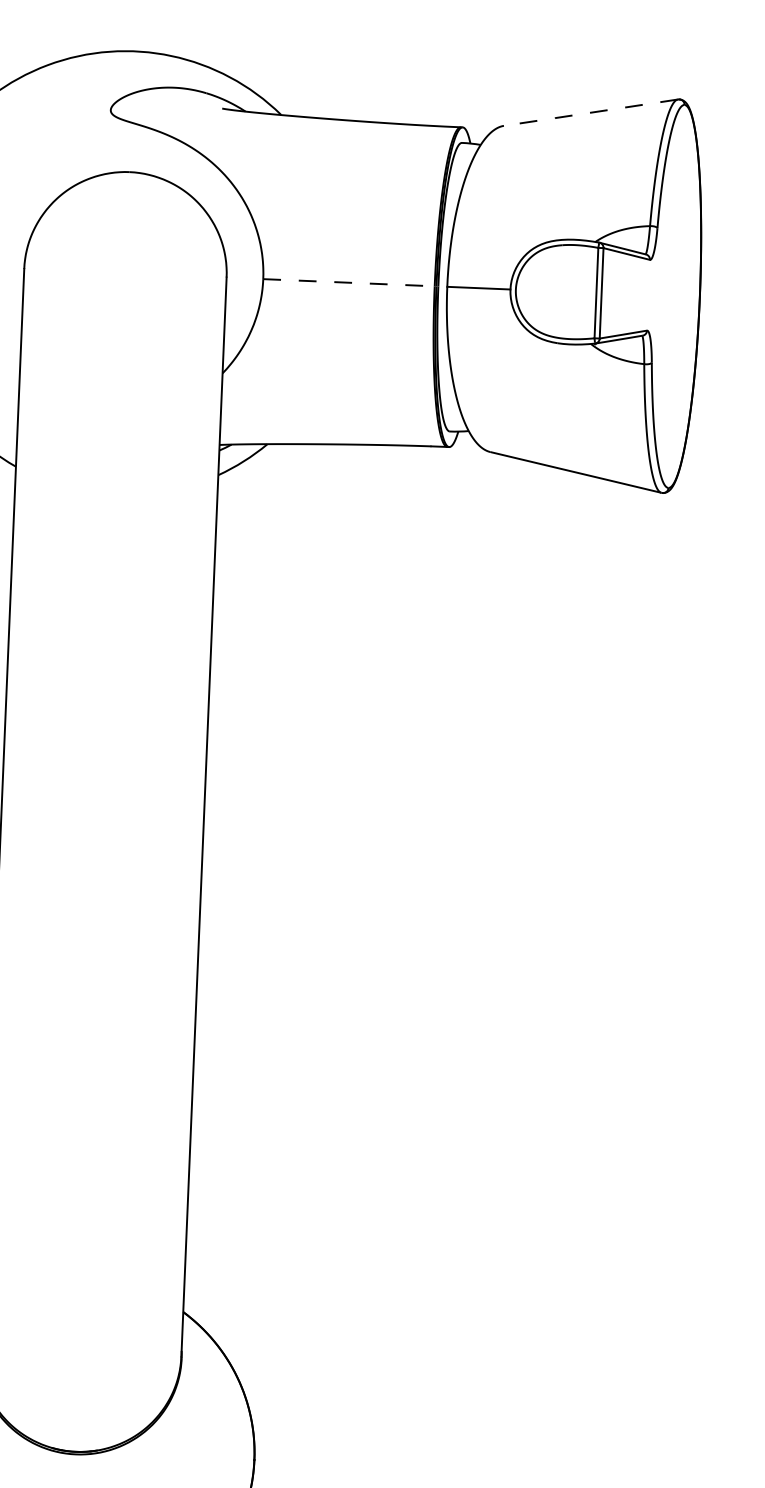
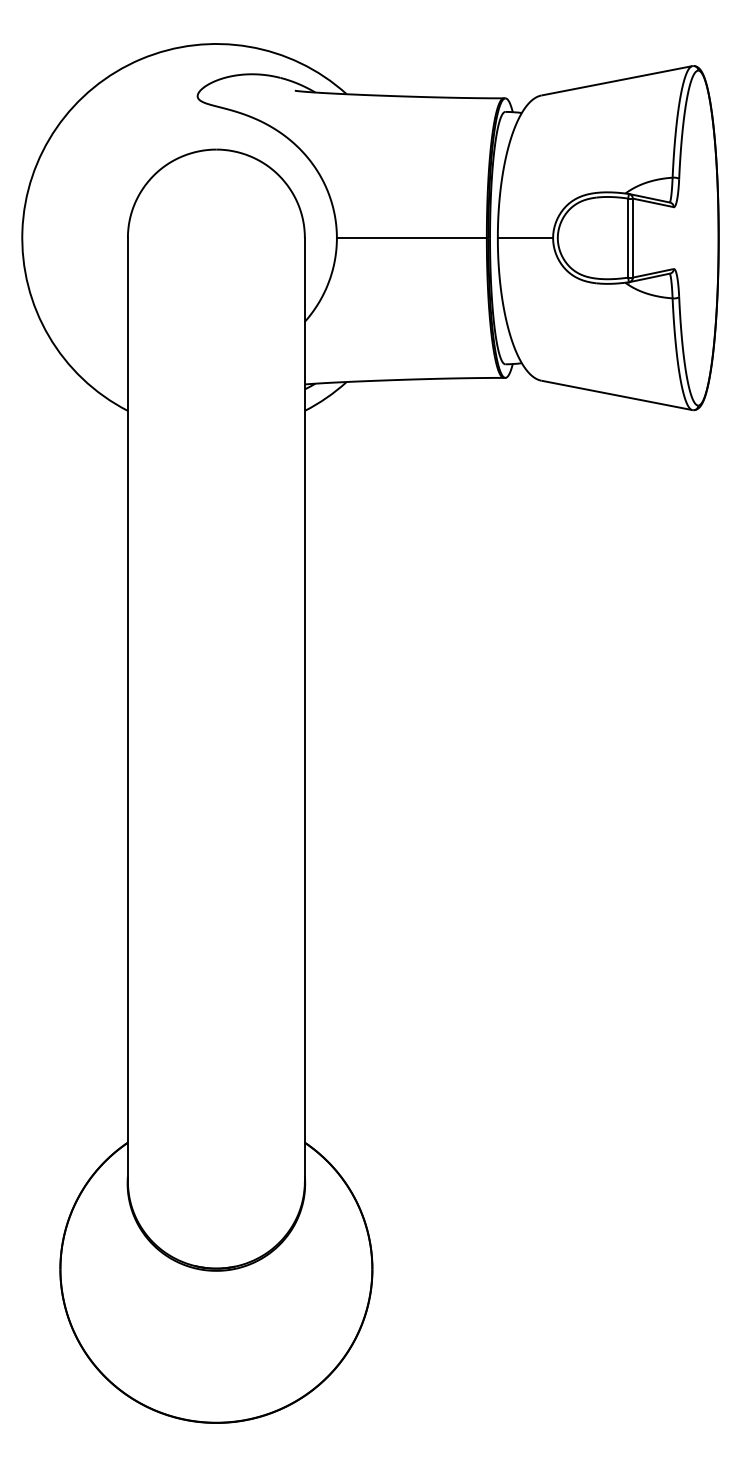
line: (590, 112) -> (616, 80), dashed -> solid
line: (348, 283) -> (411, 238), dashed -> solid

